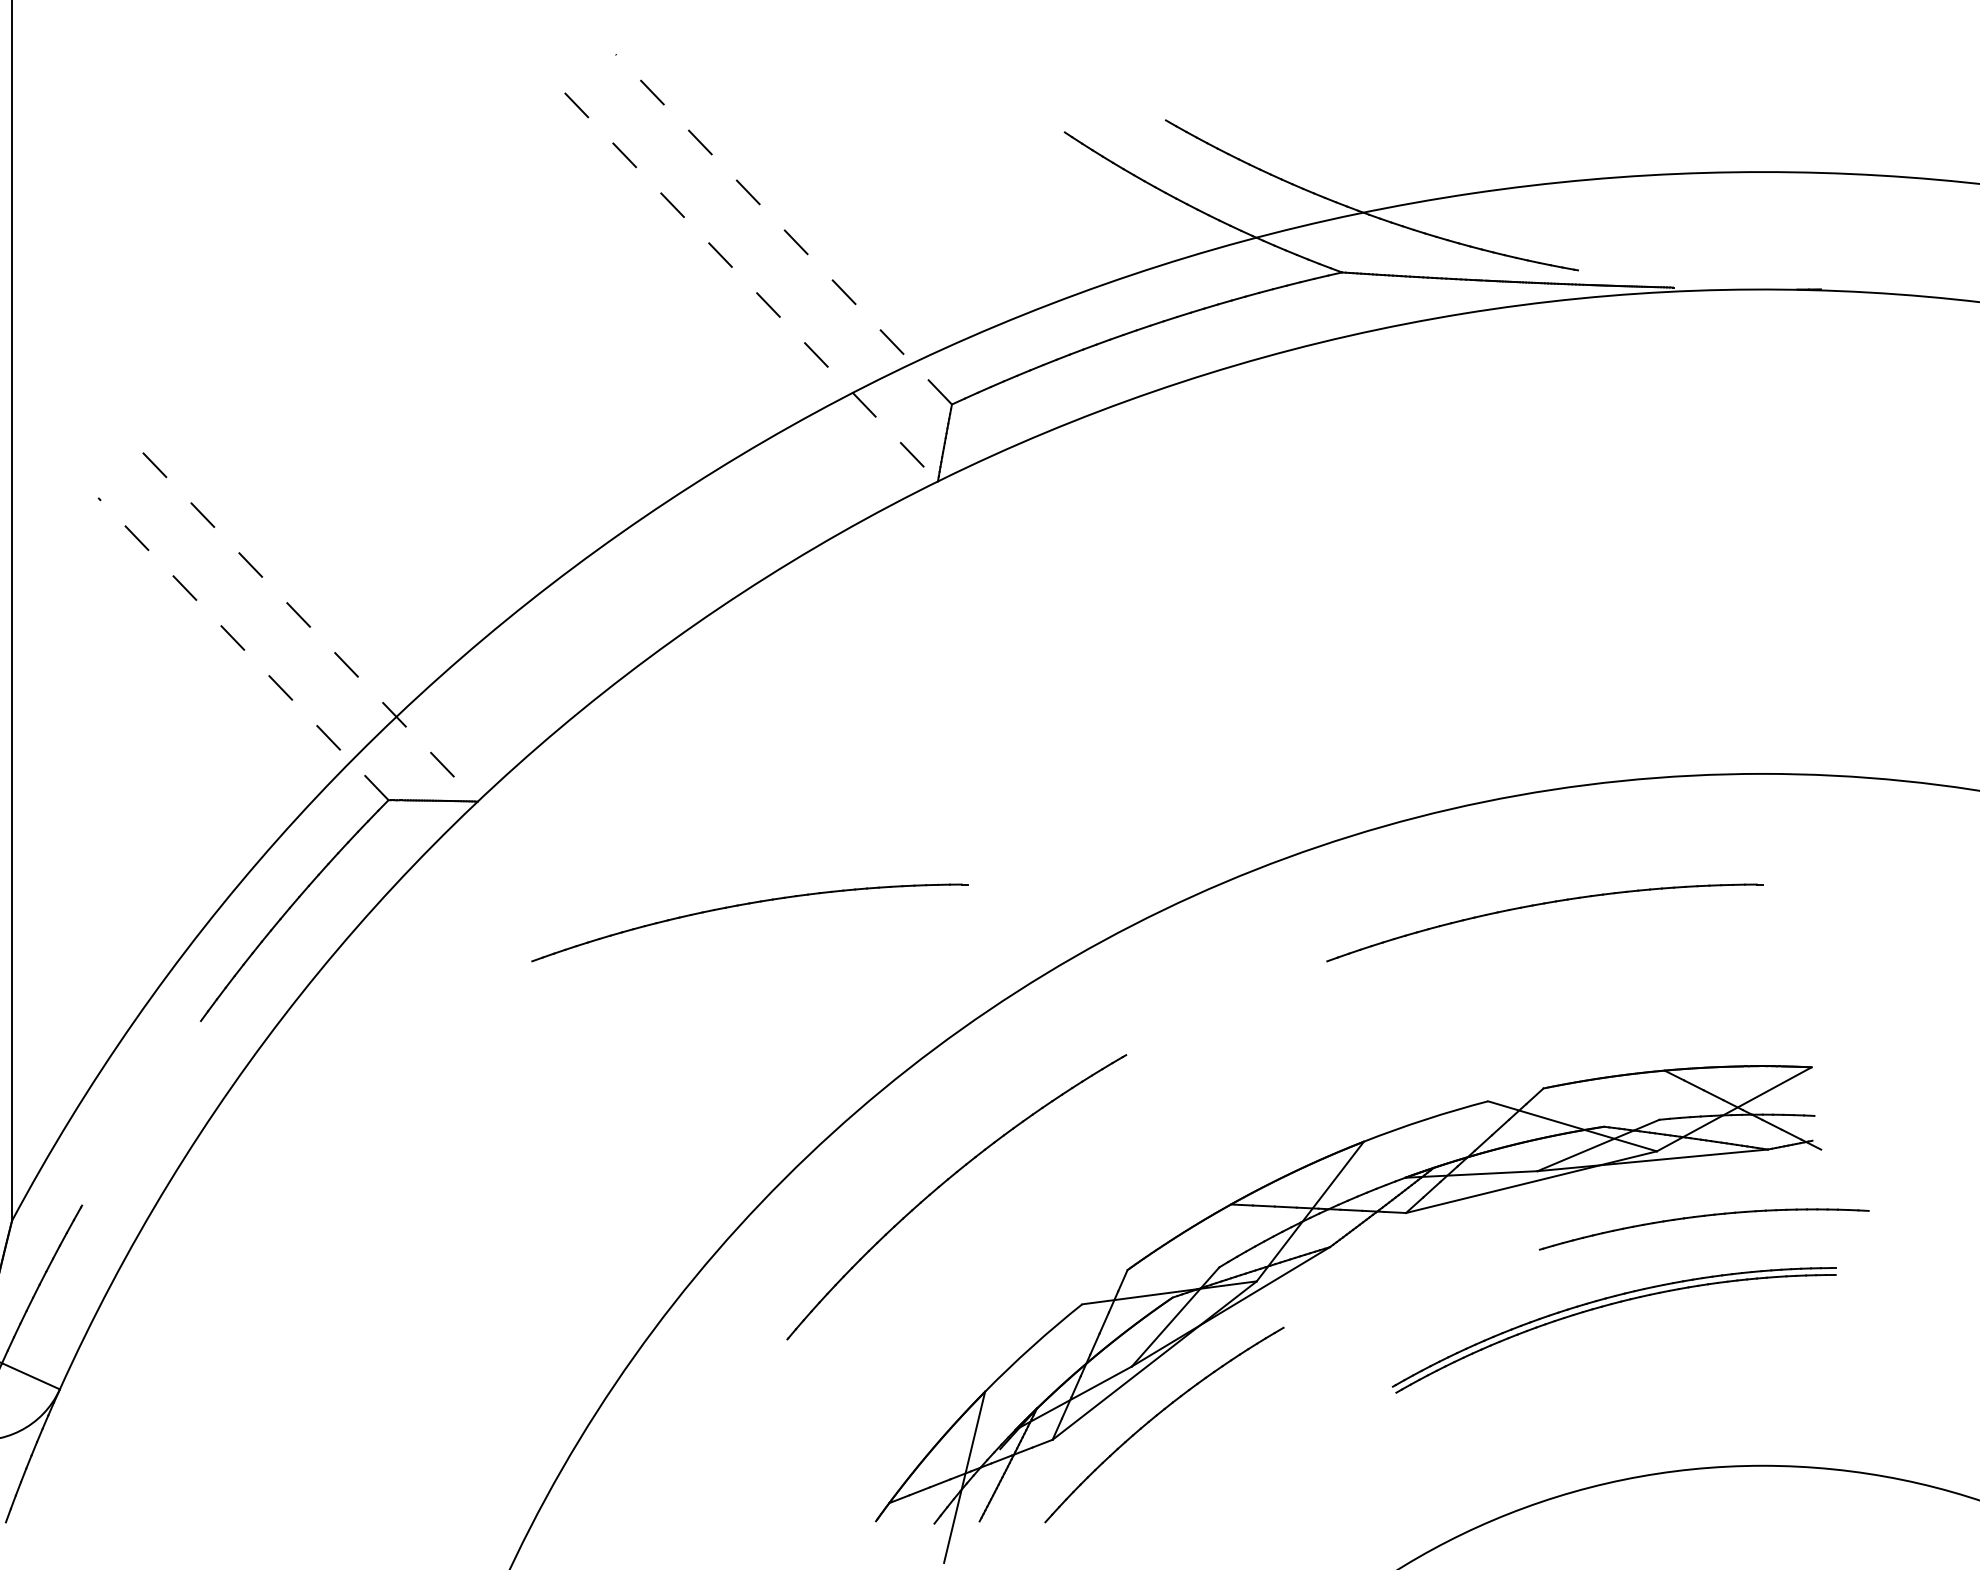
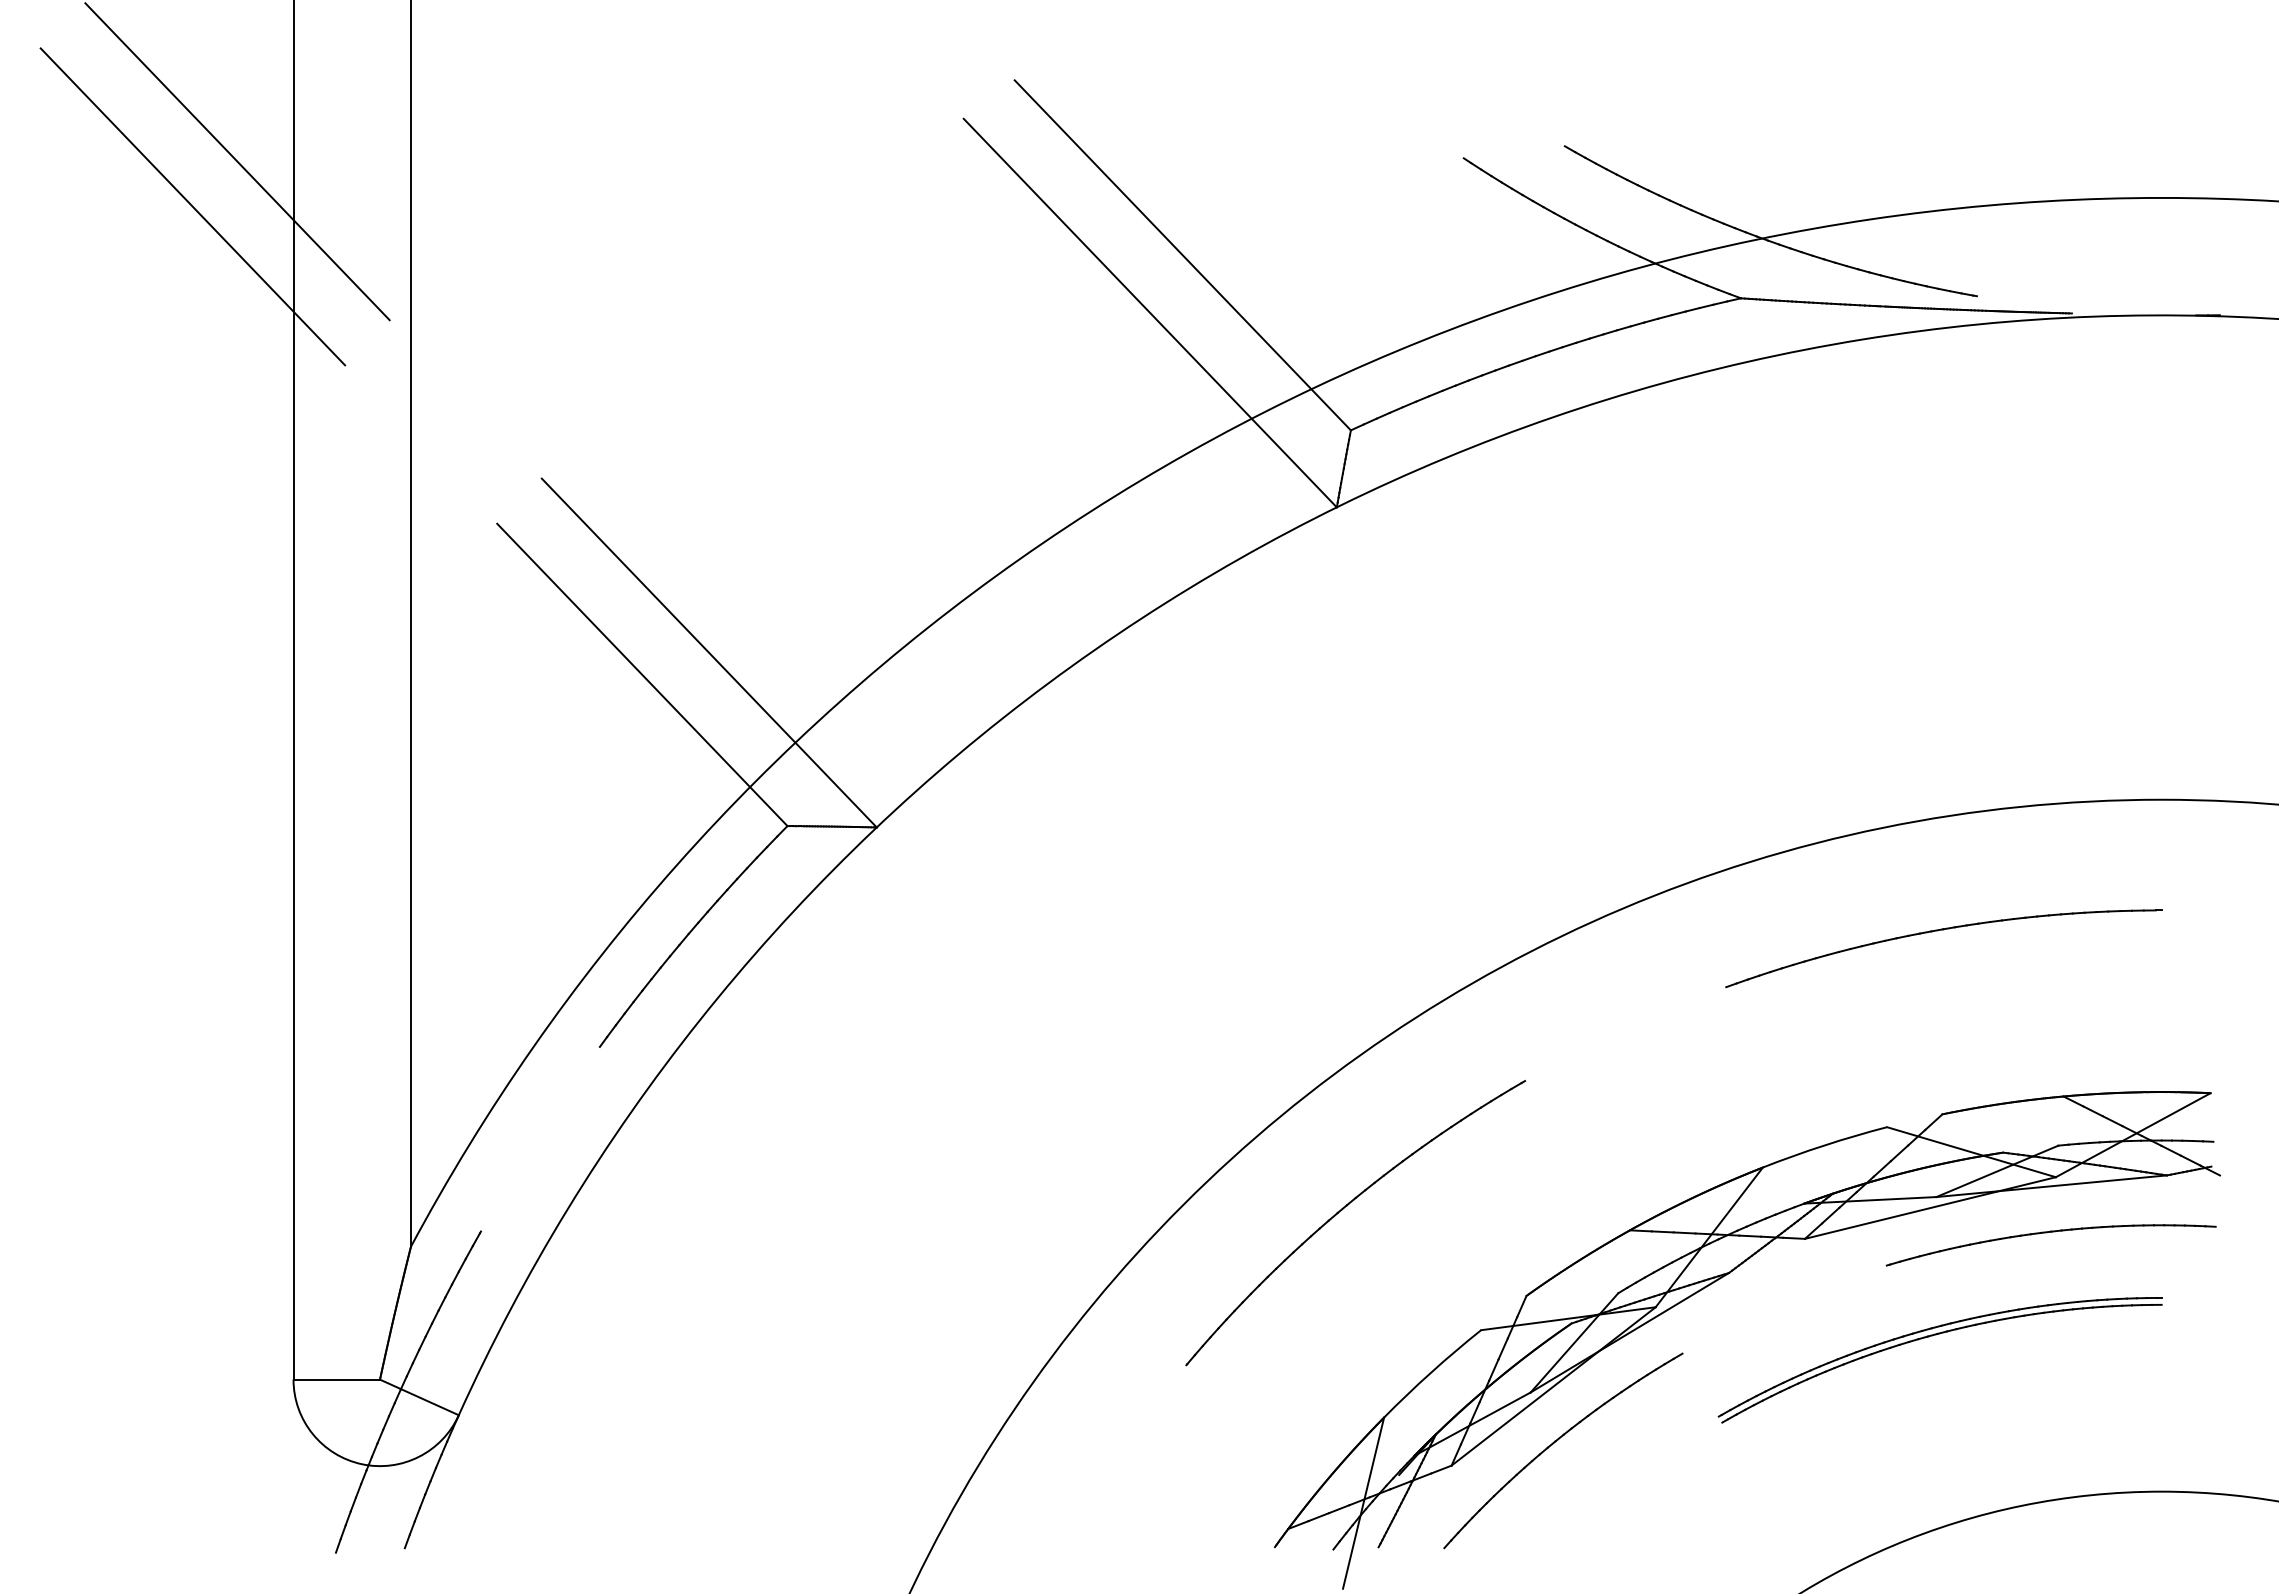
line: (783, 229) -> (1182, 255), dashed -> solid
line: (751, 287) -> (1150, 313), dashed -> solid
line: (310, 627) -> (709, 653), dashed -> solid
line: (243, 648) -> (642, 674), dashed -> solid
part: (744, 905) -> (1143, 931), removed
part: (1699, 1217) -> (2046, 1233), moved
part: (1606, 1306) -> (1932, 1336), moved

